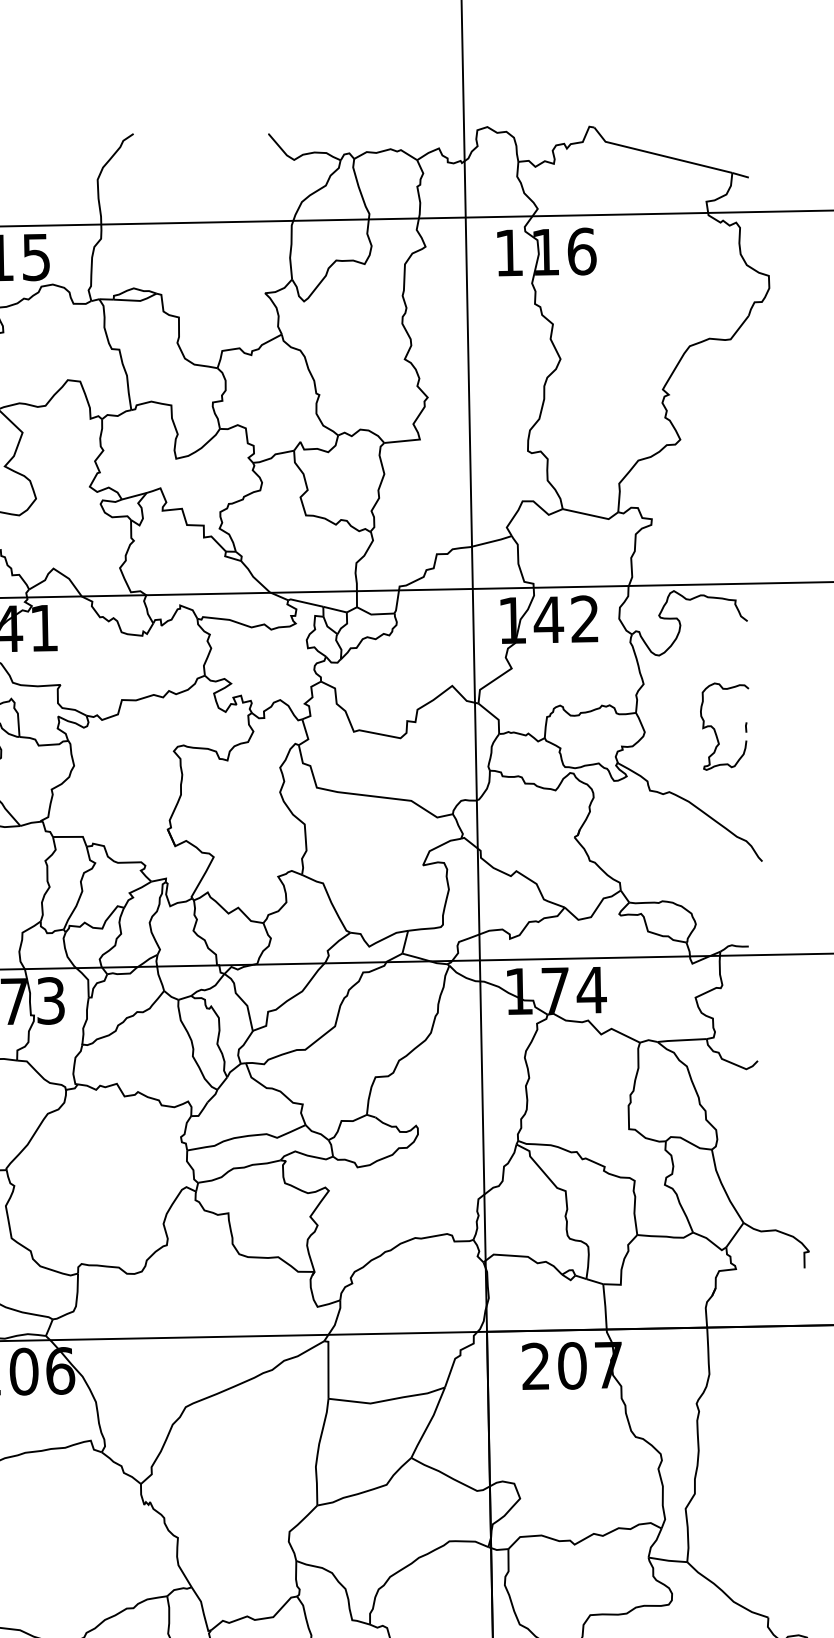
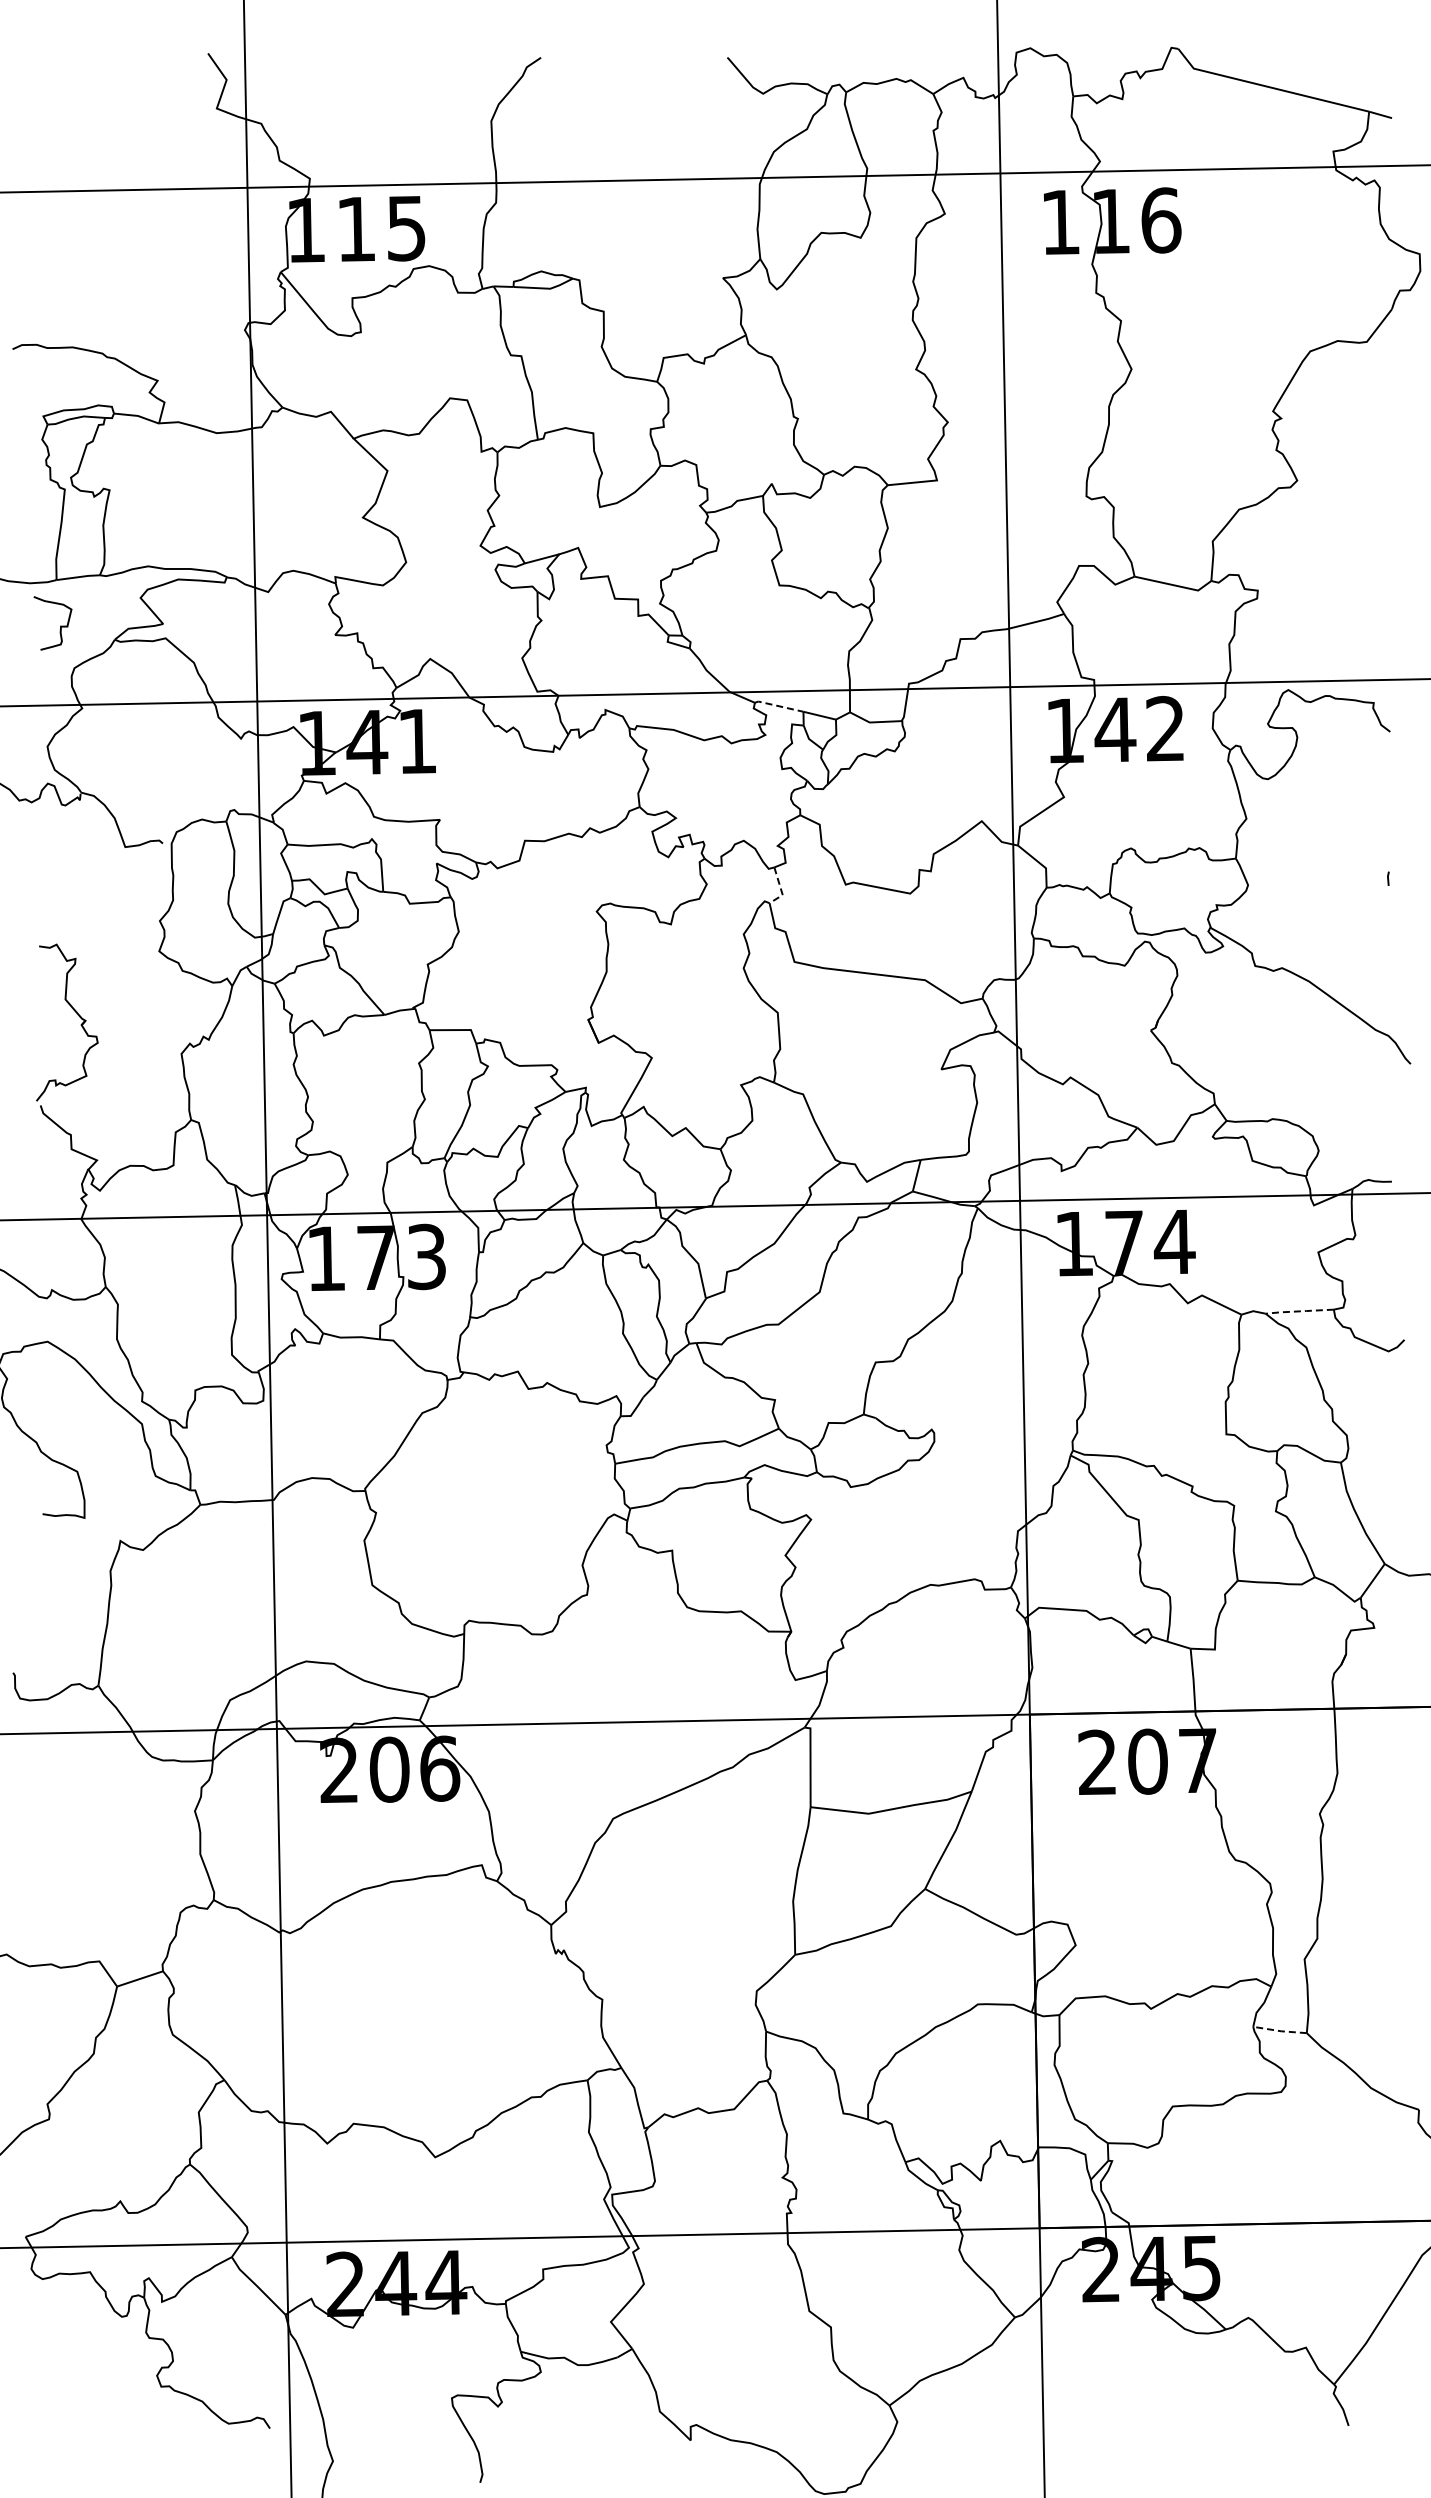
line: (305, 602) -> (778, 706), solid -> dashed
curve: (715, 729) -> (1345, 881), removed
line: (307, 735) -> (781, 889), solid -> dashed
line: (681, 1040) -> (1299, 1311), solid -> dashed
line: (668, 1560) -> (1280, 2031), solid -> dashed

